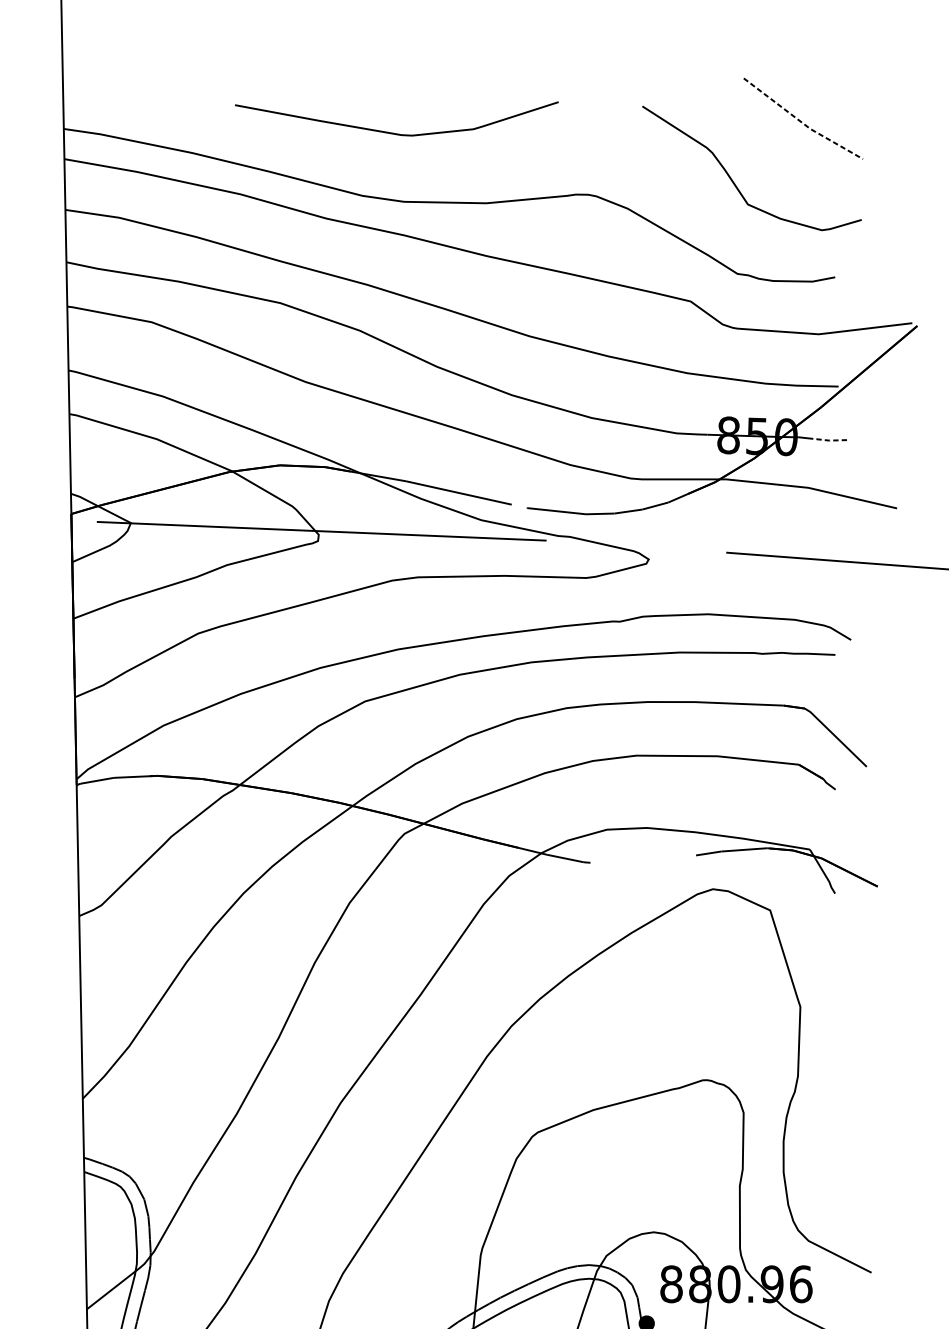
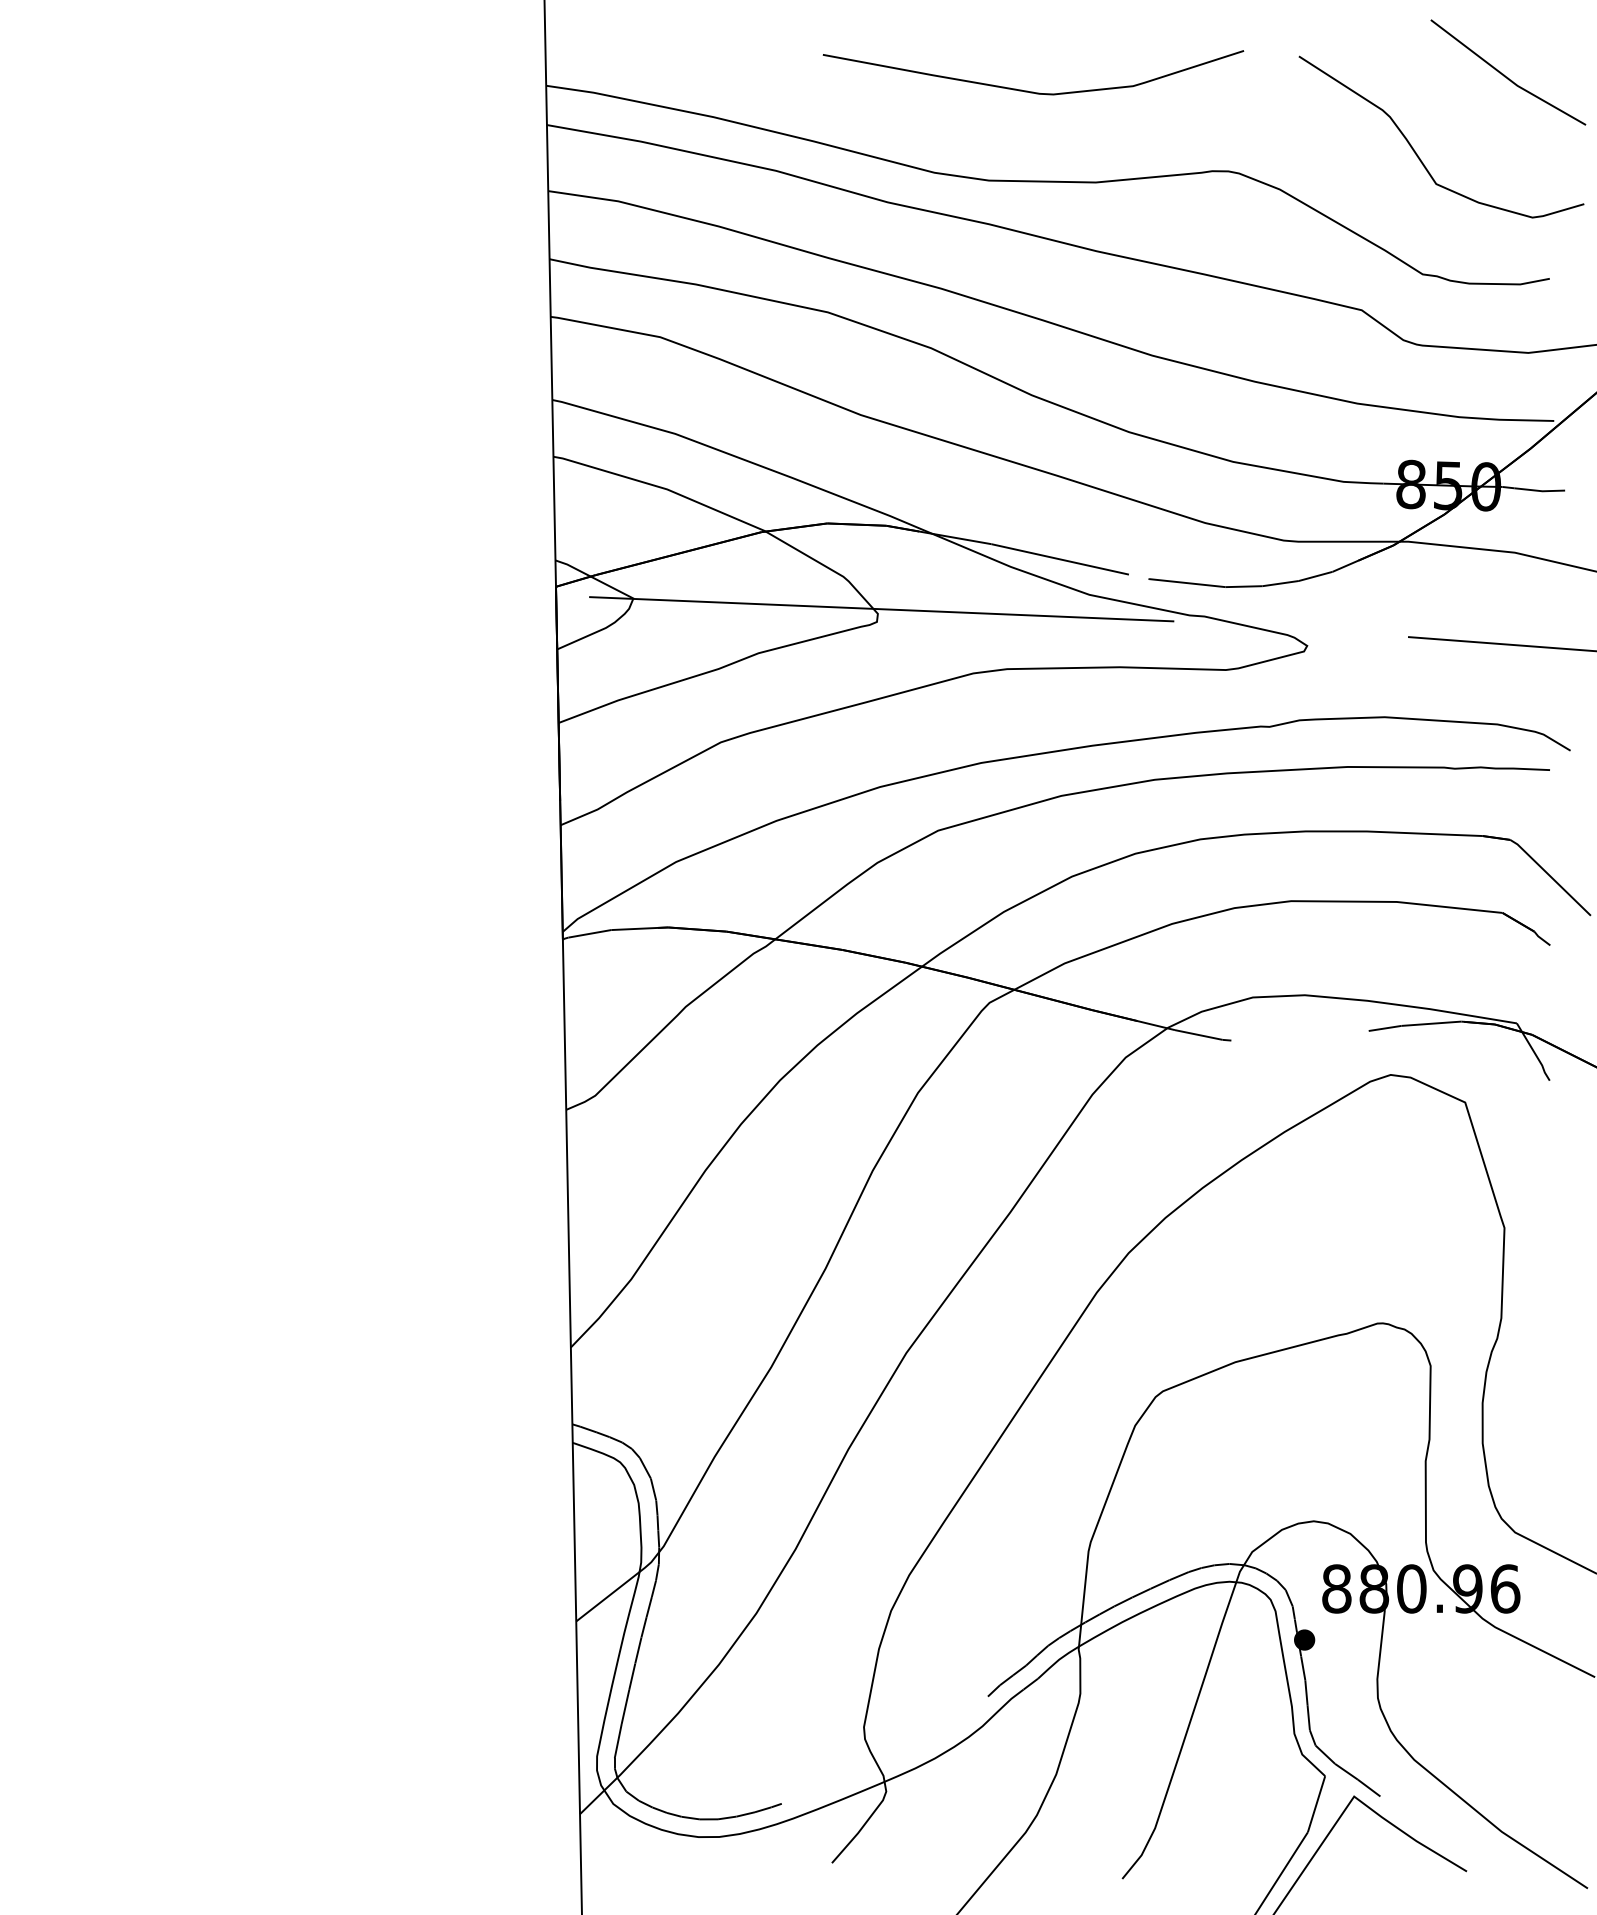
line: (801, 122) -> (1506, 77), dashed -> solid
curve: (392, 132) -> (1027, 90), moved
line: (828, 440) -> (1540, 491), dashed -> solid

